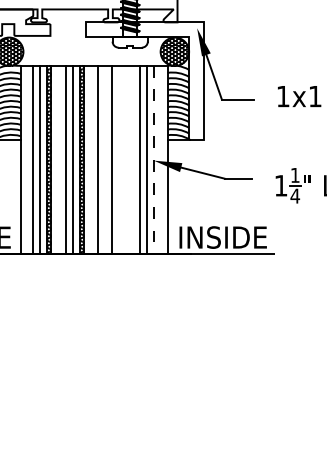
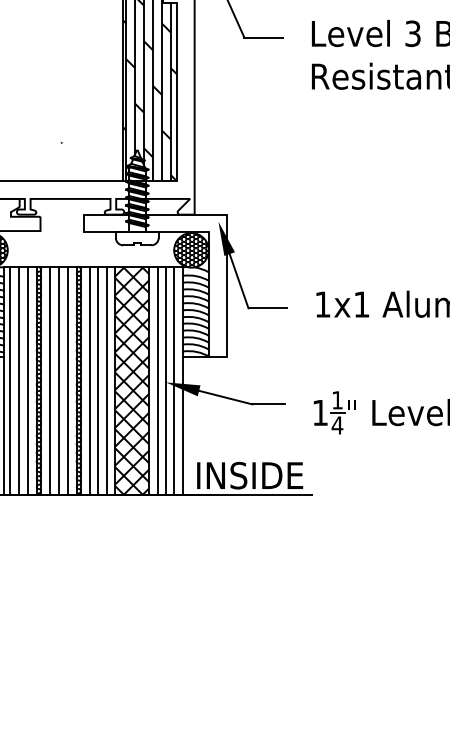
line: (25, 159) -> (10, 381), added
line: (58, 159) -> (50, 381), added
line: (90, 159) -> (89, 381), added
line: (104, 159) -> (106, 381), added
hatch: (126, 159) -> (132, 381), added
line: (153, 159) -> (165, 381), dashed -> solid
line: (160, 159) -> (174, 381), added

